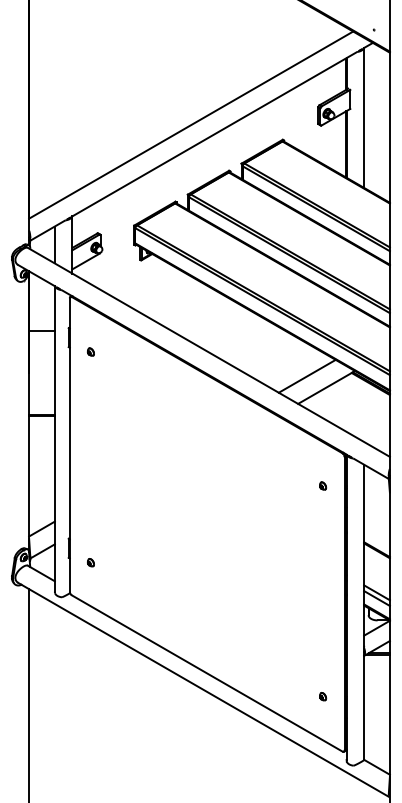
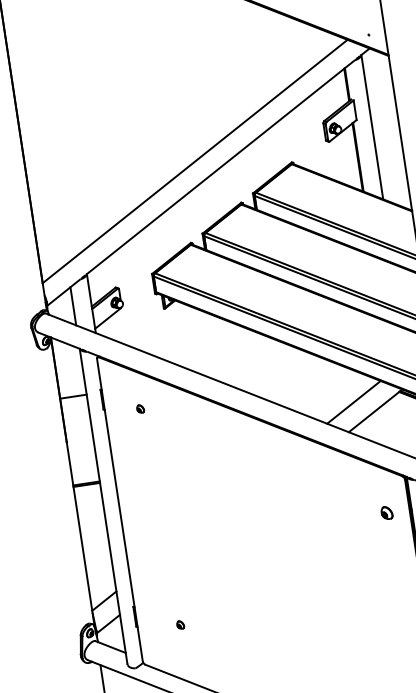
part: (90, 351) -> (140, 408), moved
part: (323, 485) -> (387, 512), size x1.6
part: (90, 562) -> (180, 624), moved

